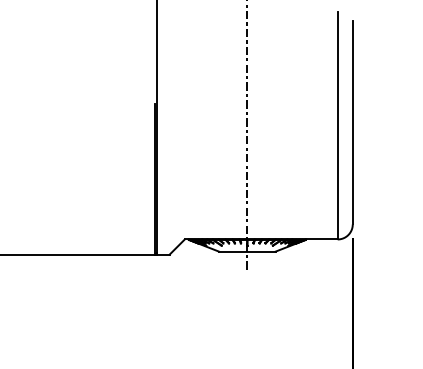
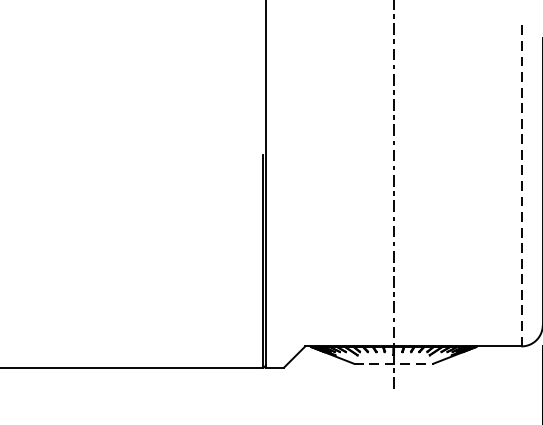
line: (337, 125) -> (521, 185), solid -> dashed
line: (247, 251) -> (393, 363), solid -> dashed

